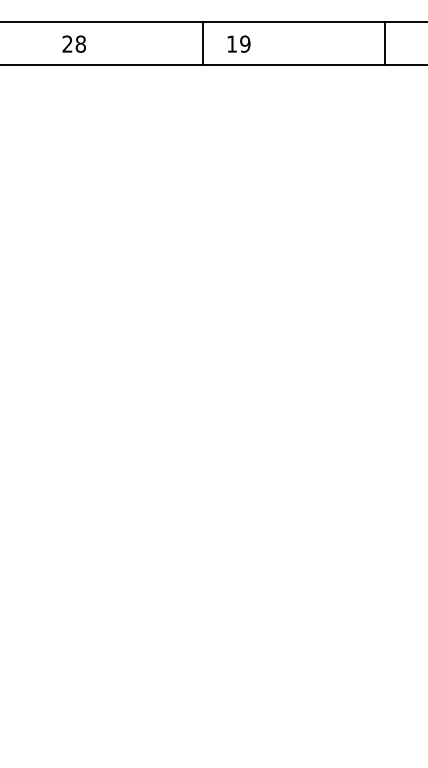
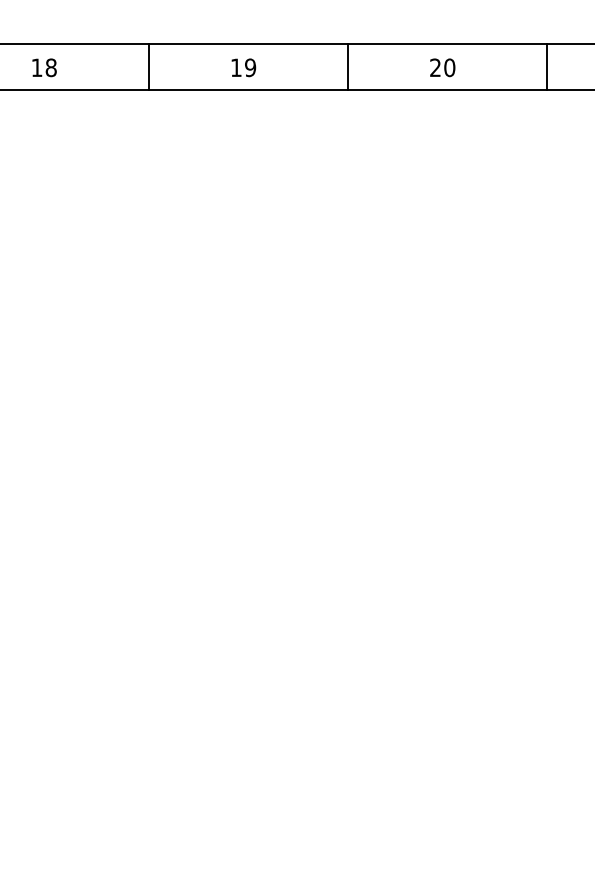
line: (202, 42) -> (148, 66), moved
line: (385, 42) -> (348, 66), moved
text: (67, 43) -> (36, 67), 28 -> 18
text: (238, 43) -> (243, 67), moved

